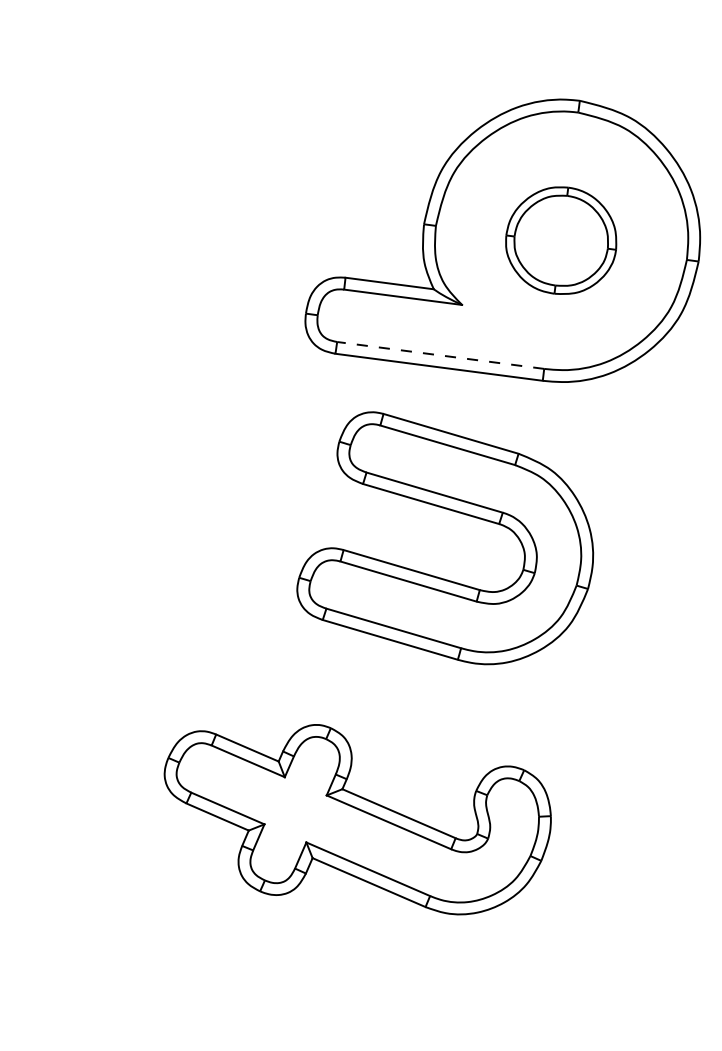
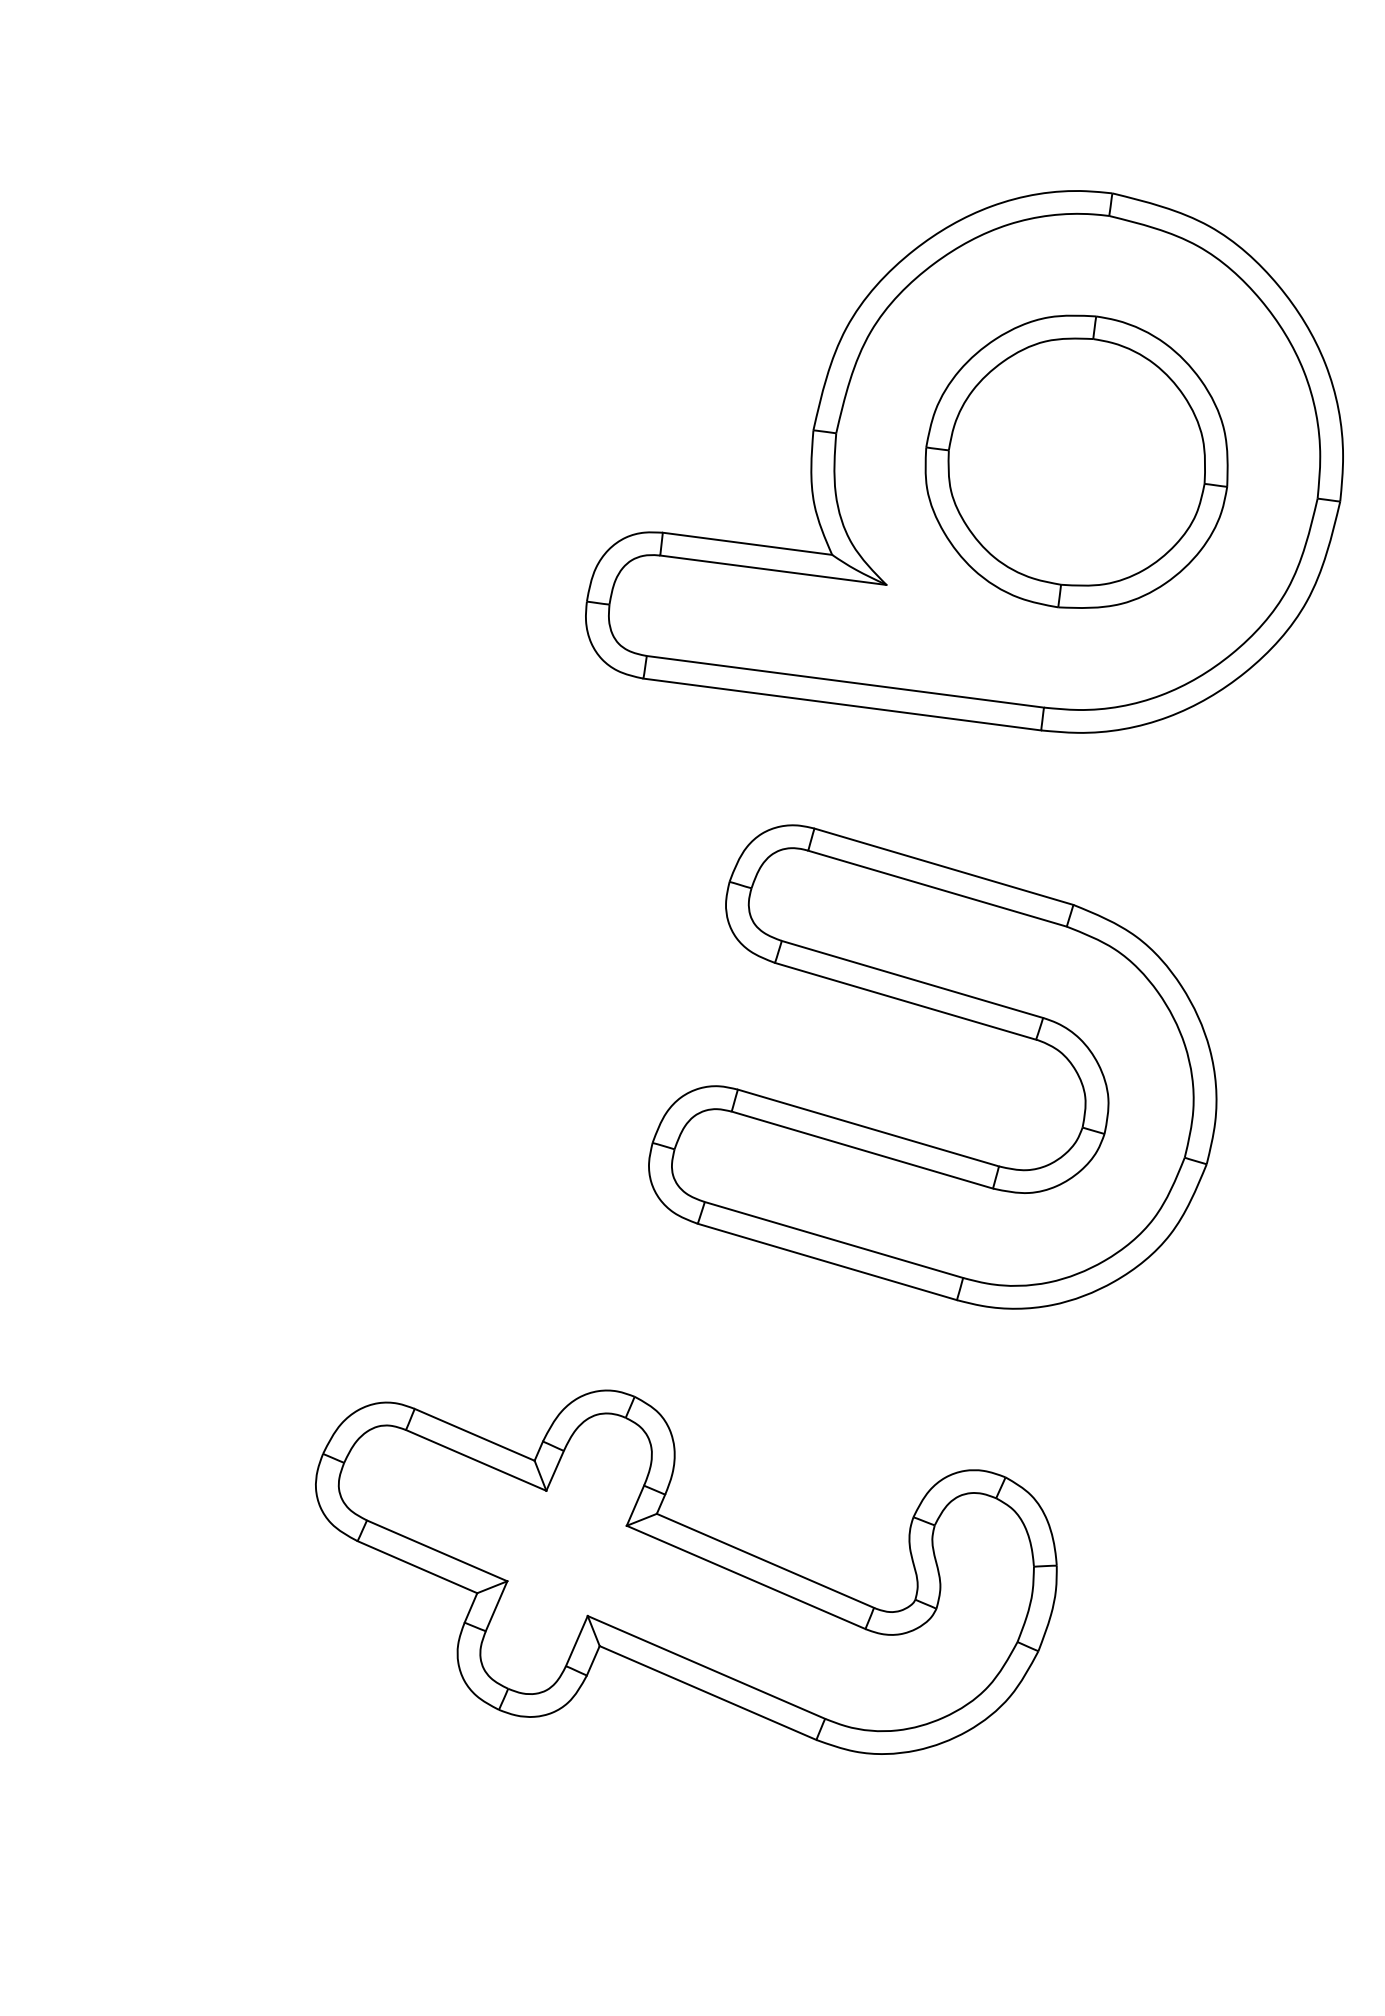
part: (560, 240) -> (1075, 461), size x1.43
line: (440, 355) -> (844, 681), dashed -> solid
part: (455, 512) -> (952, 1017), moved

